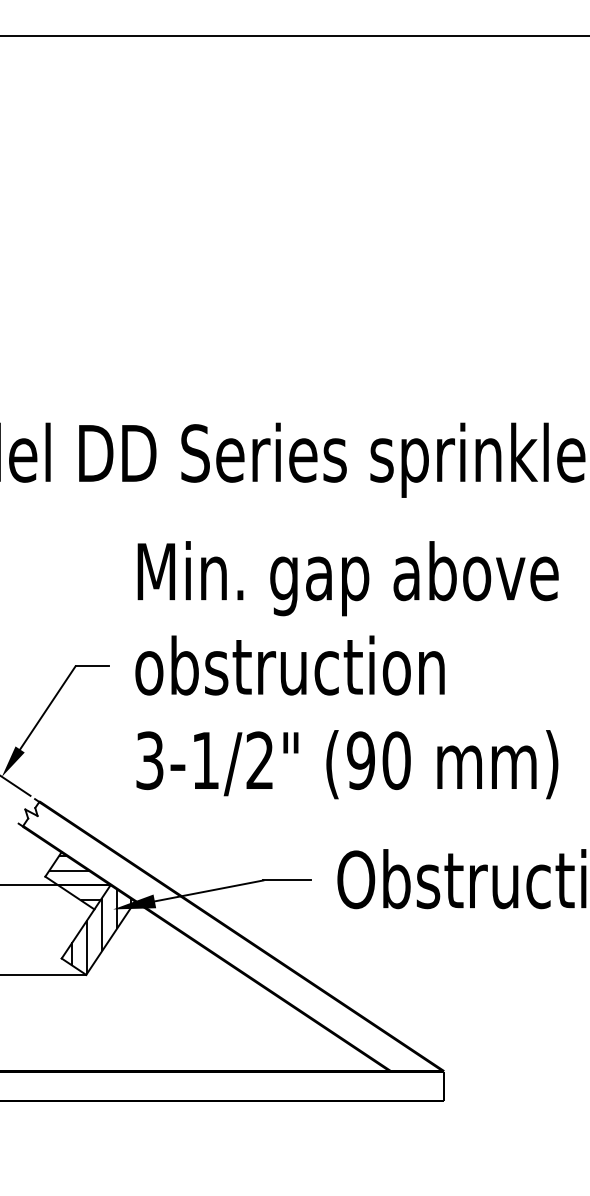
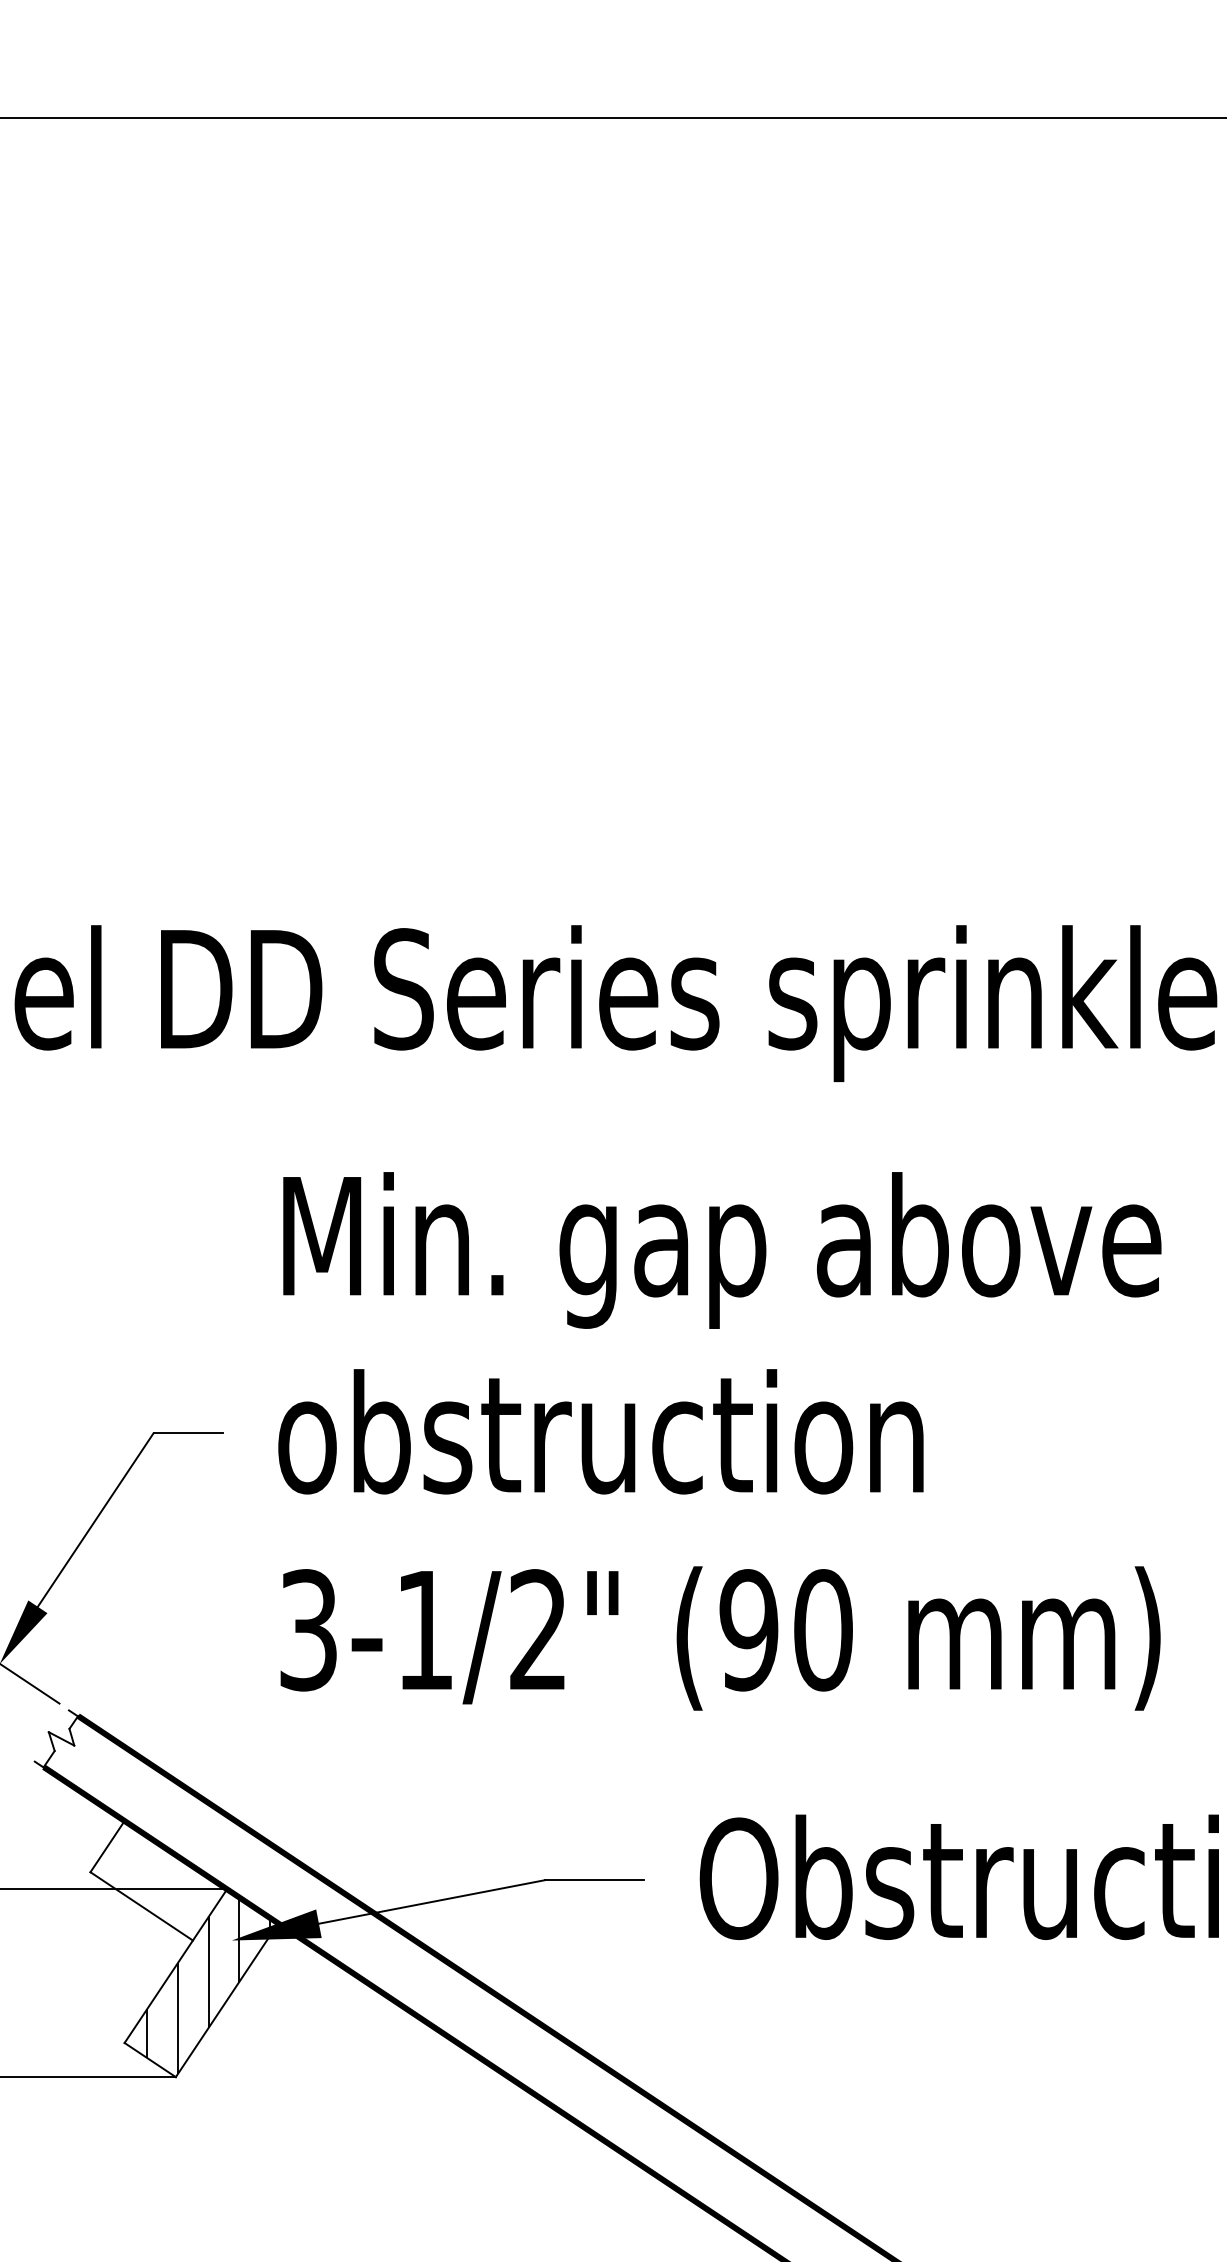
hatch: (79, 877) -> (161, 1873), removed

